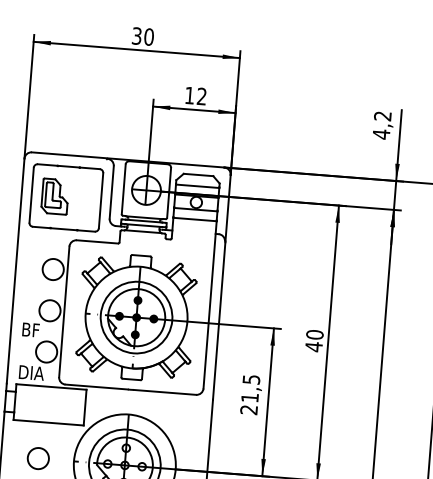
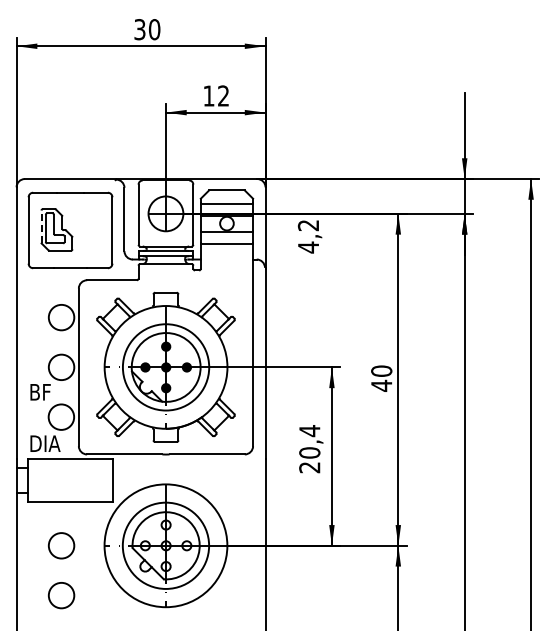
text: (382, 125) -> (309, 236), moved
line: (42, 192) -> (41, 226), solid -> dashed
text: (250, 388) -> (309, 441), 21,5 -> 20,4

